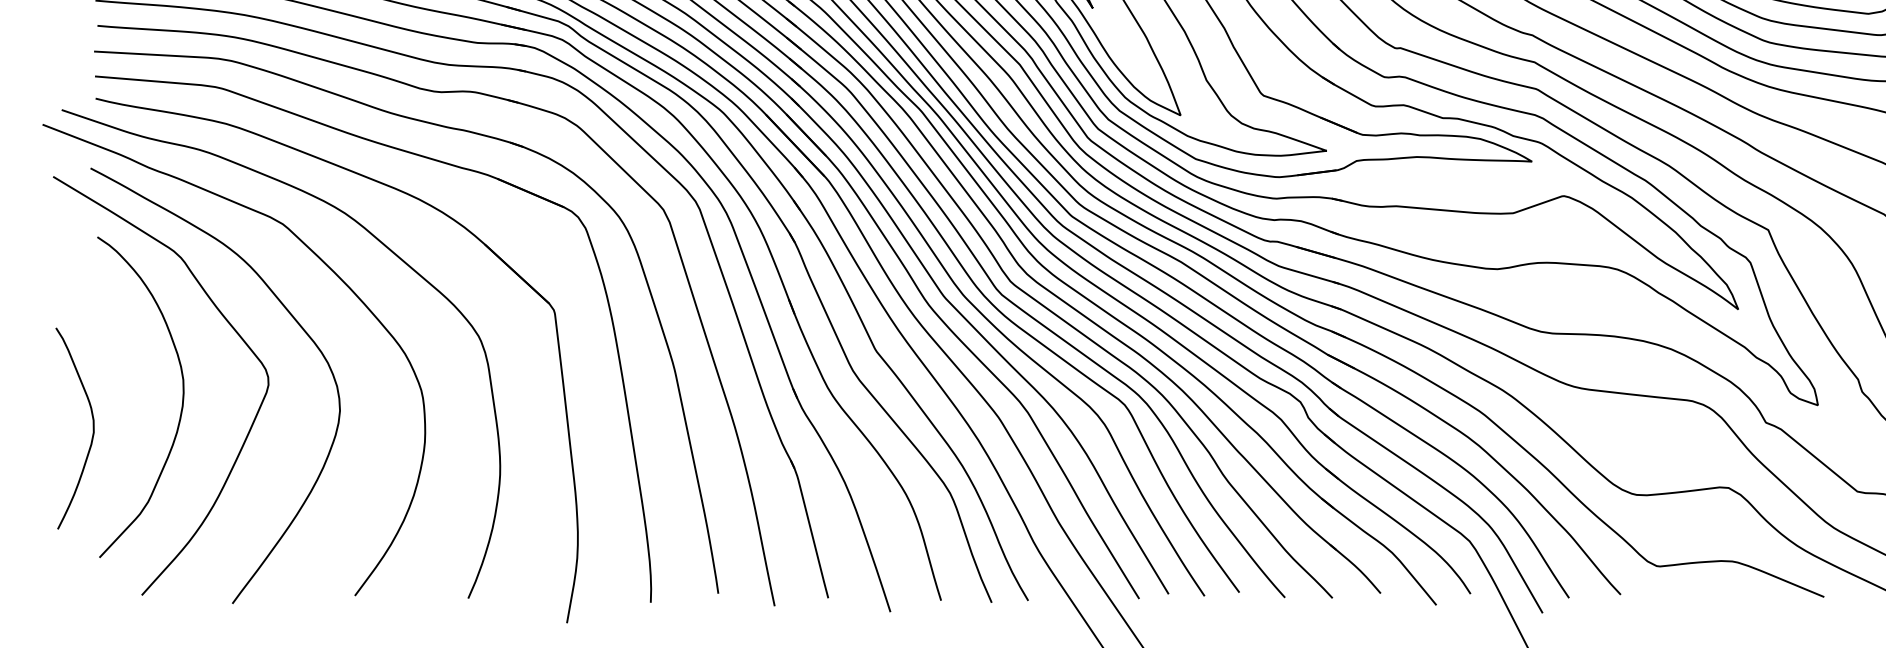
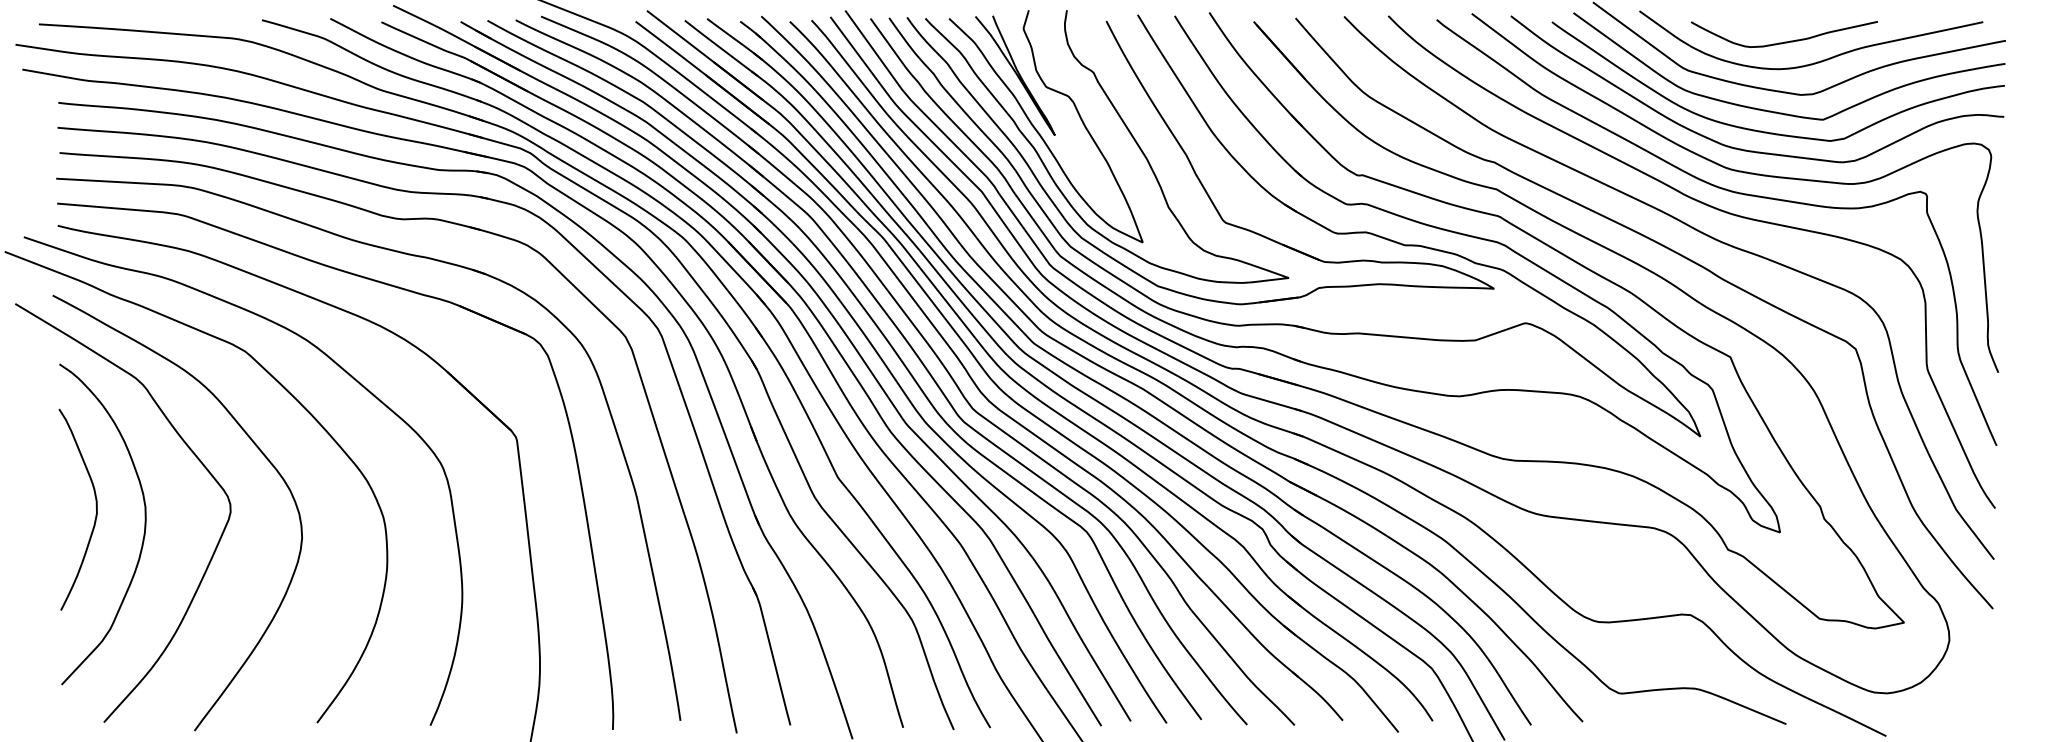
curve: (92, 424) -> (95, 505), moved

